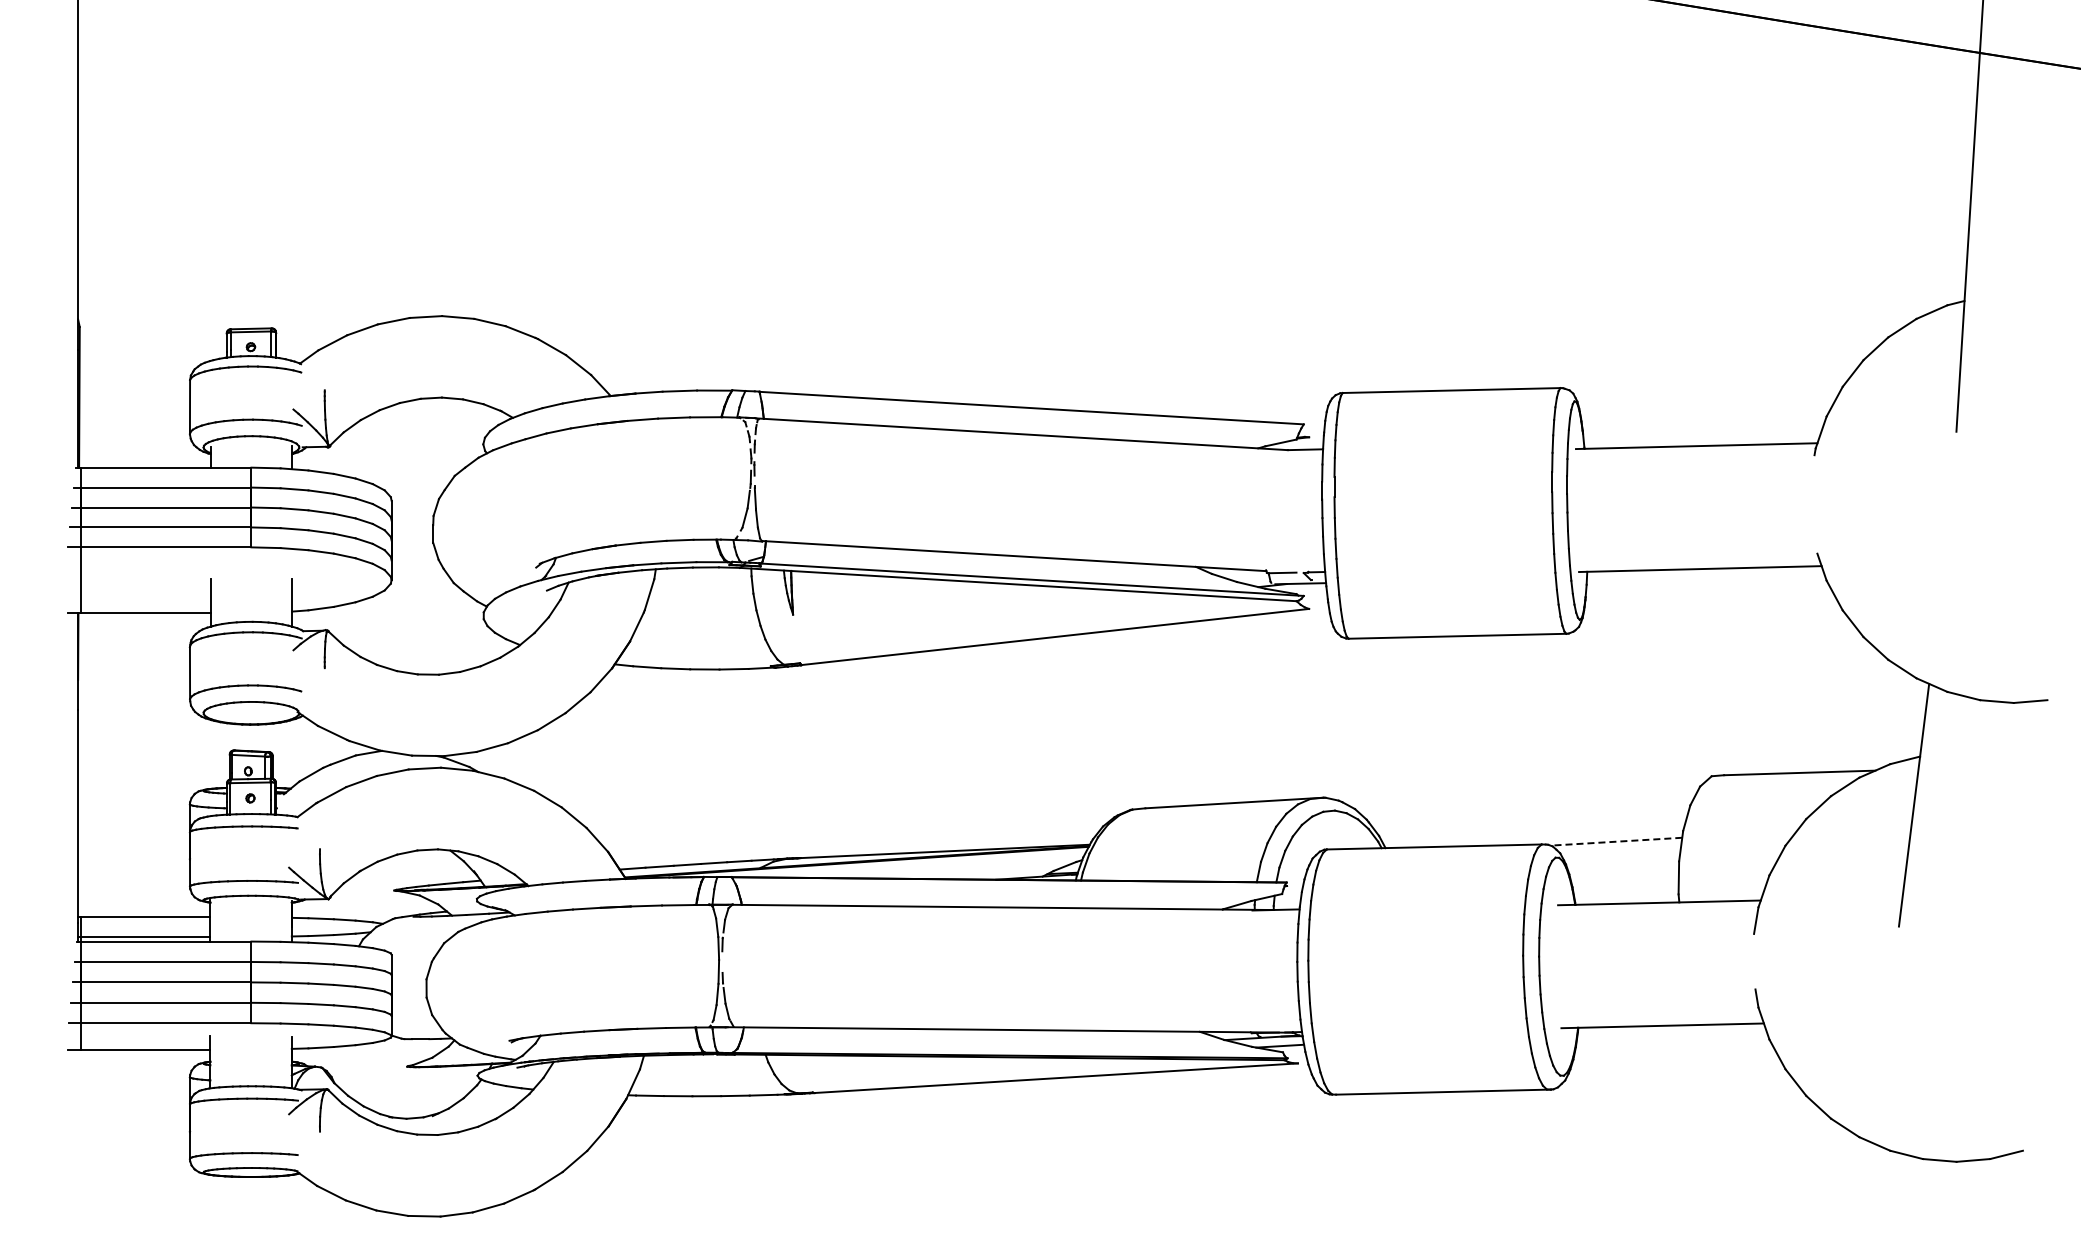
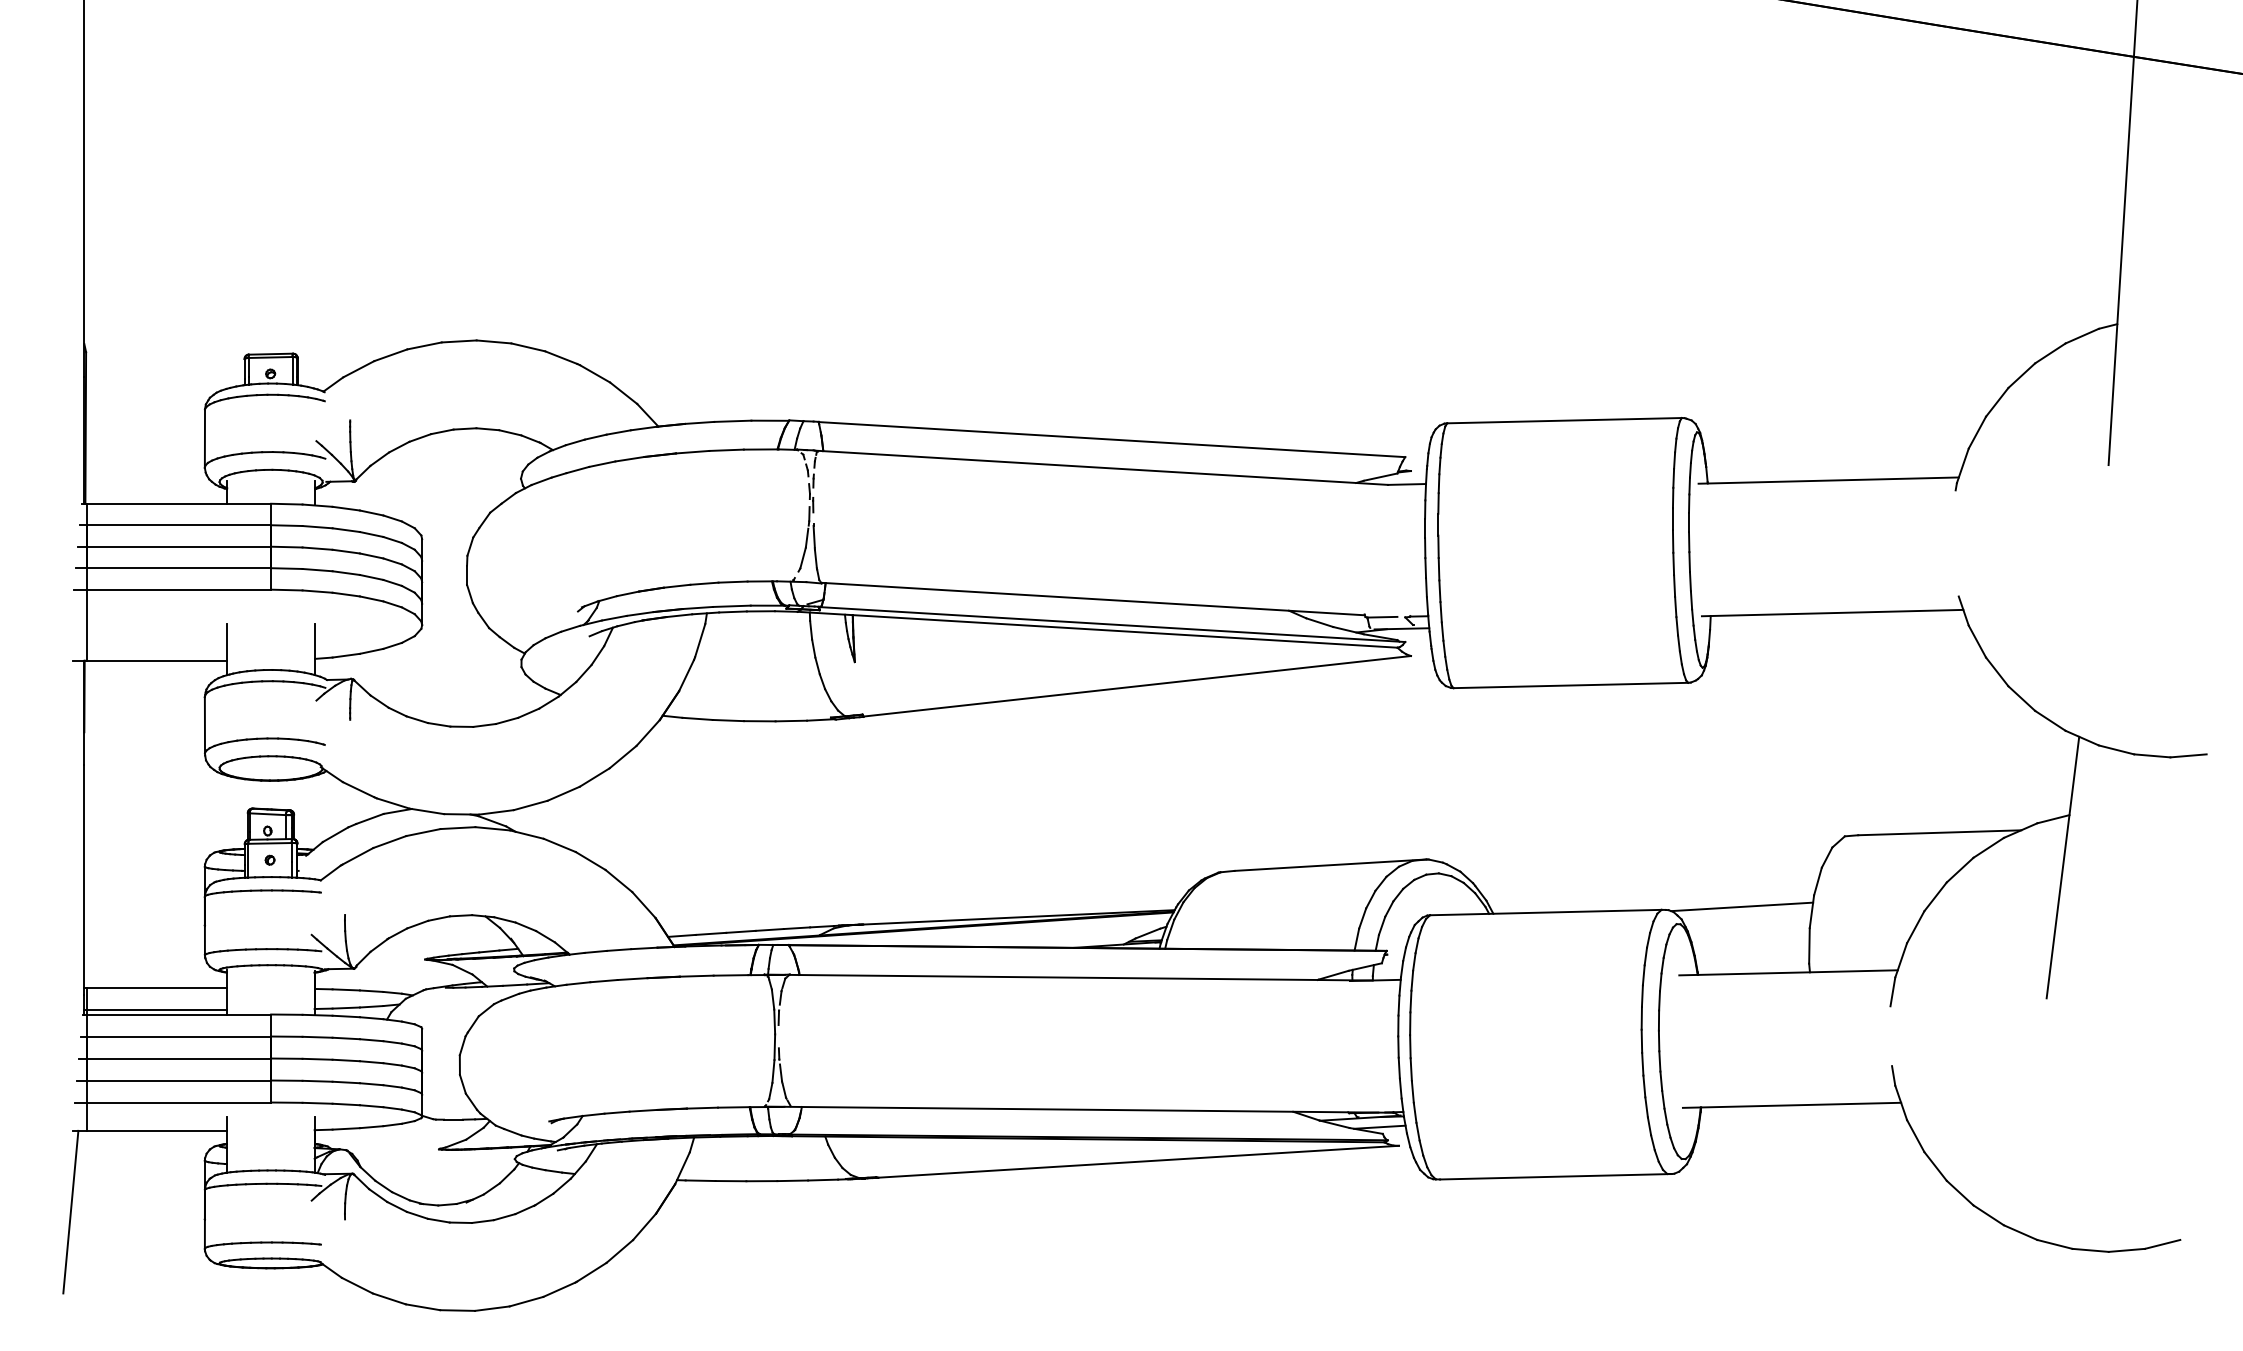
line: (1616, 841) -> (1742, 906), dashed -> solid
line: (65, 1124) -> (70, 1211), added

